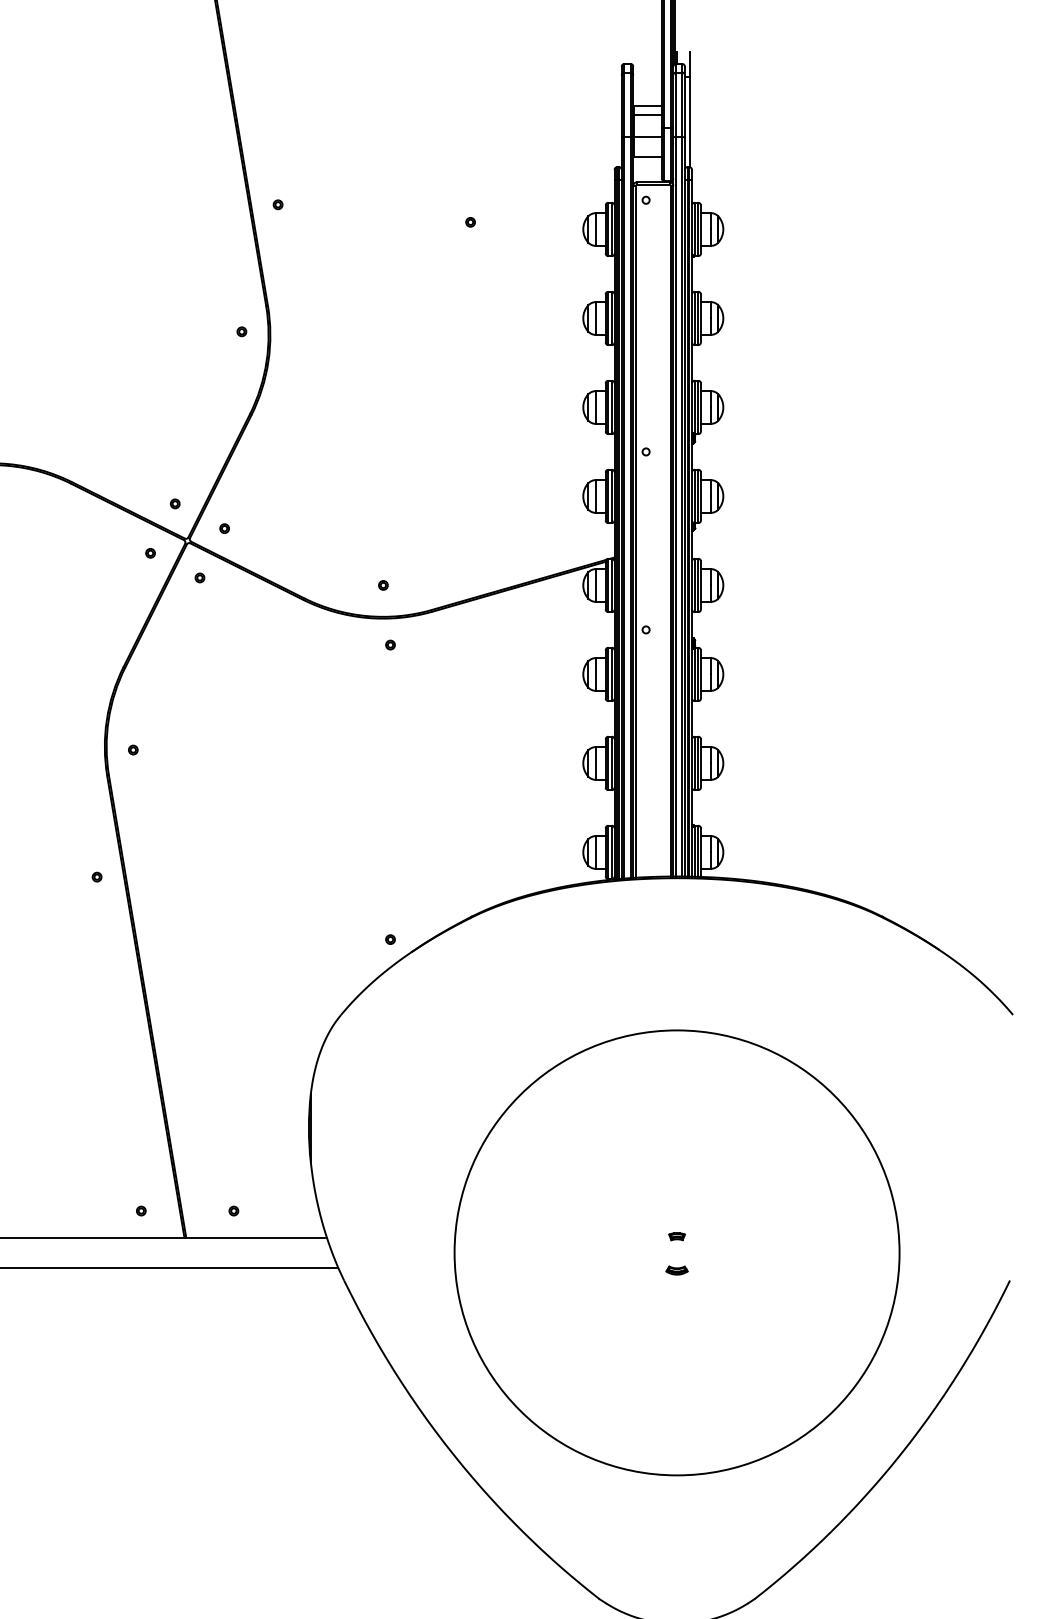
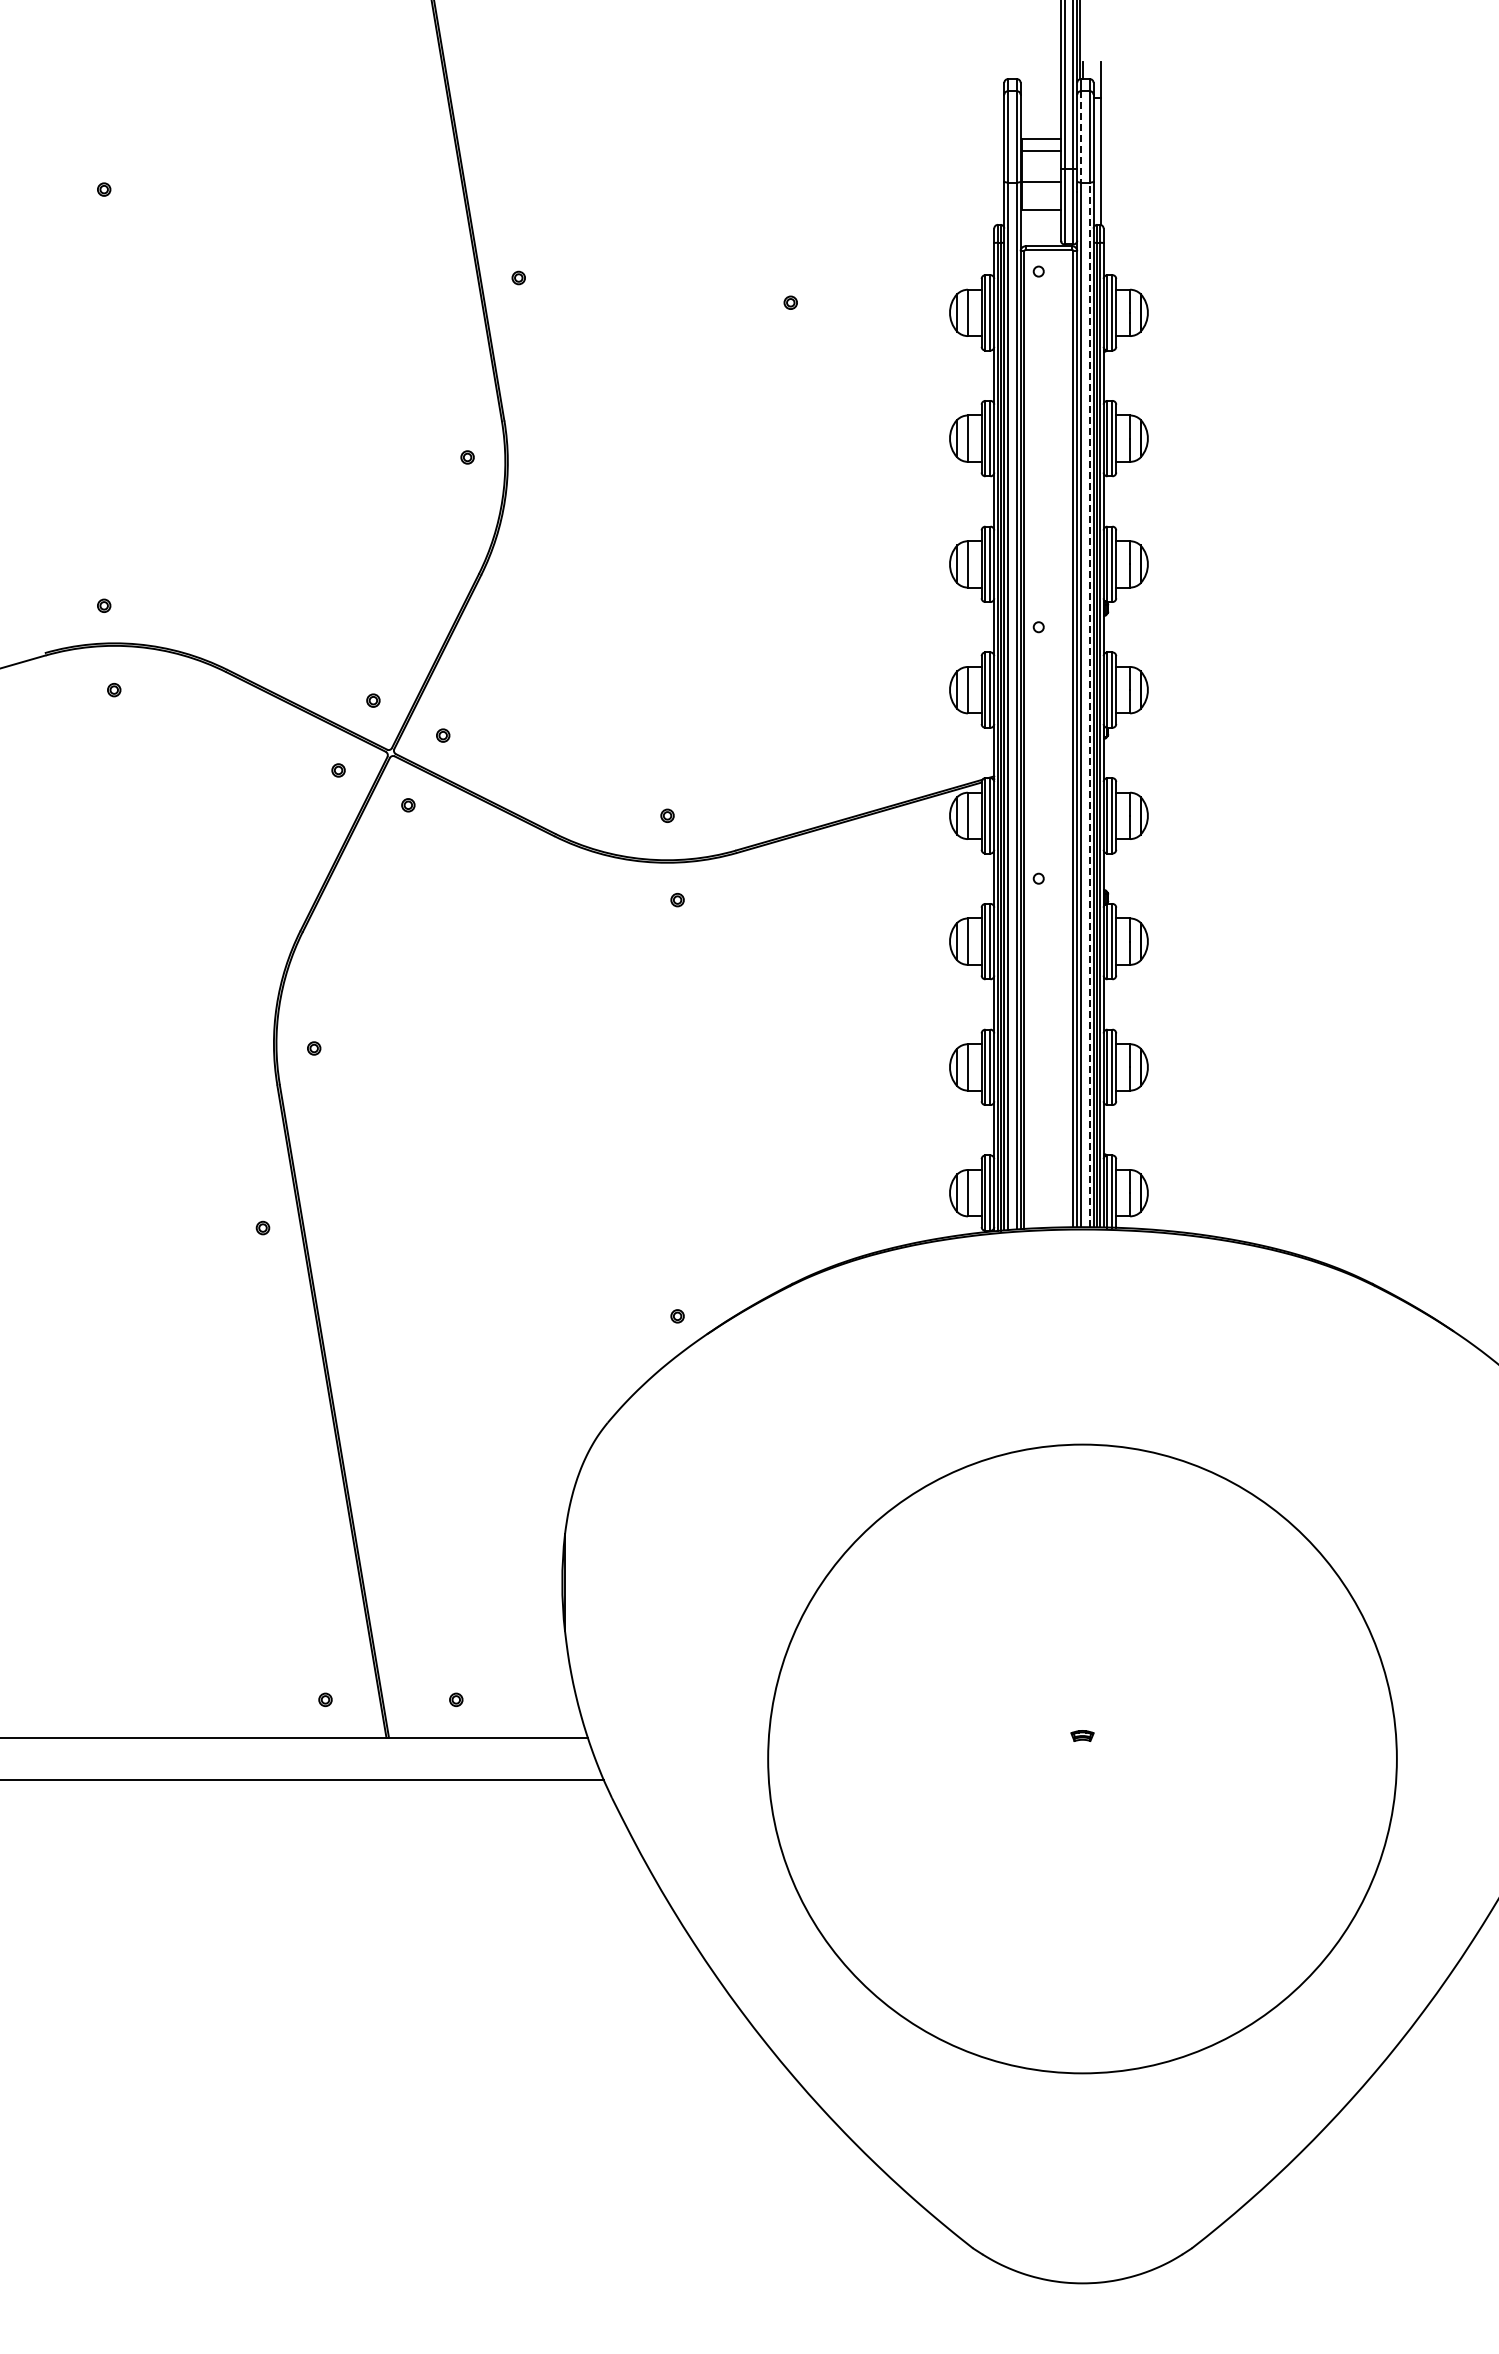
line: (676, 104) -> (1081, 136), solid -> dashed
line: (682, 506) -> (1089, 704), solid -> dashed
part: (677, 1270) -> (1082, 1783), removed

